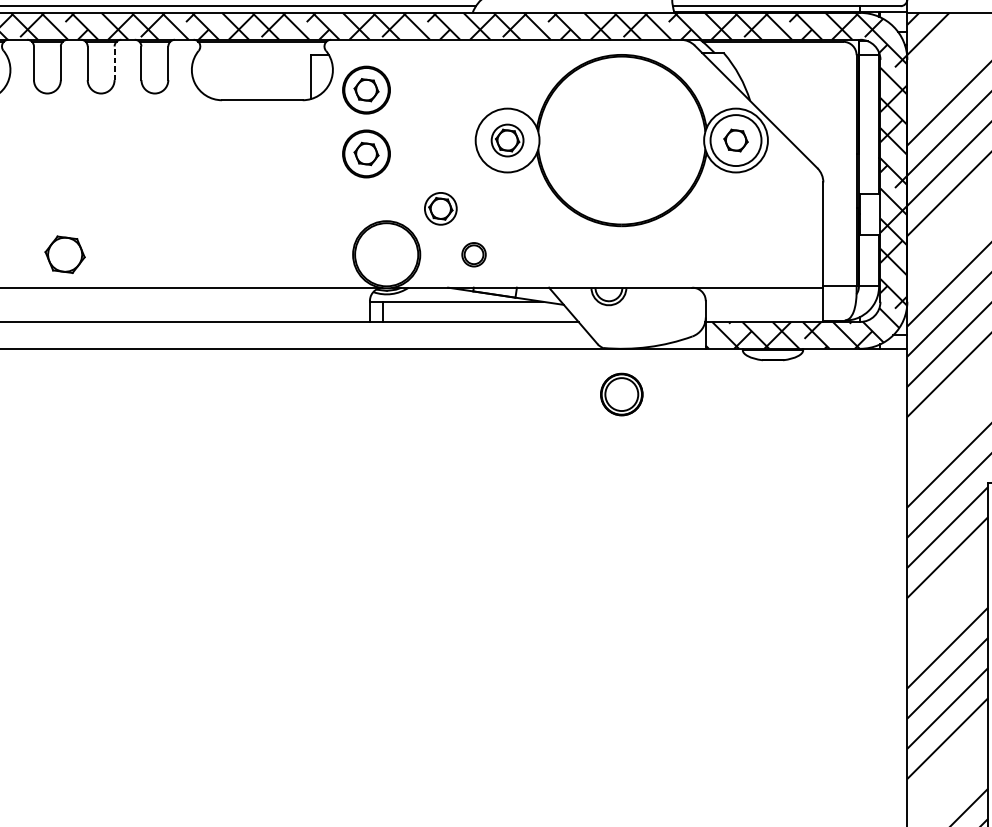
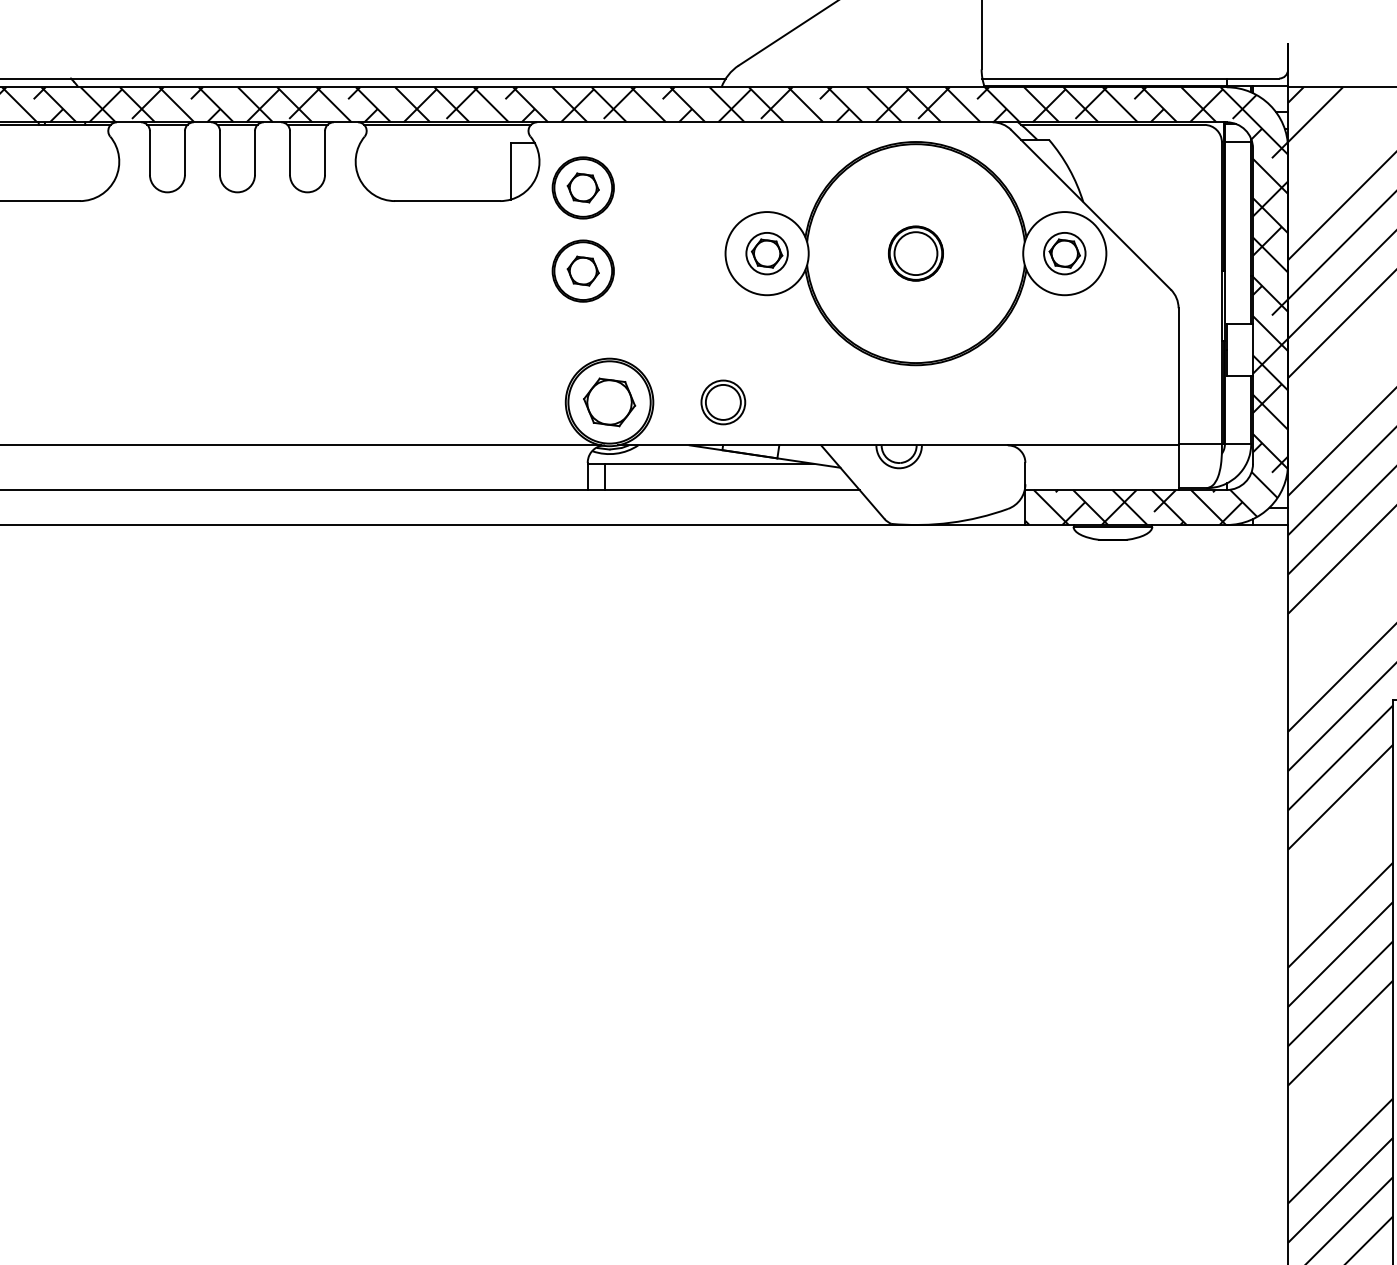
line: (114, 62) -> (255, 152), dashed -> solid
circle: (735, 140) -> (1064, 253), size x0.62
part: (440, 208) -> (679, 342), removed
part: (65, 254) -> (609, 402), moved
part: (474, 254) -> (723, 402), size x1.43
part: (621, 394) -> (915, 253), moved

